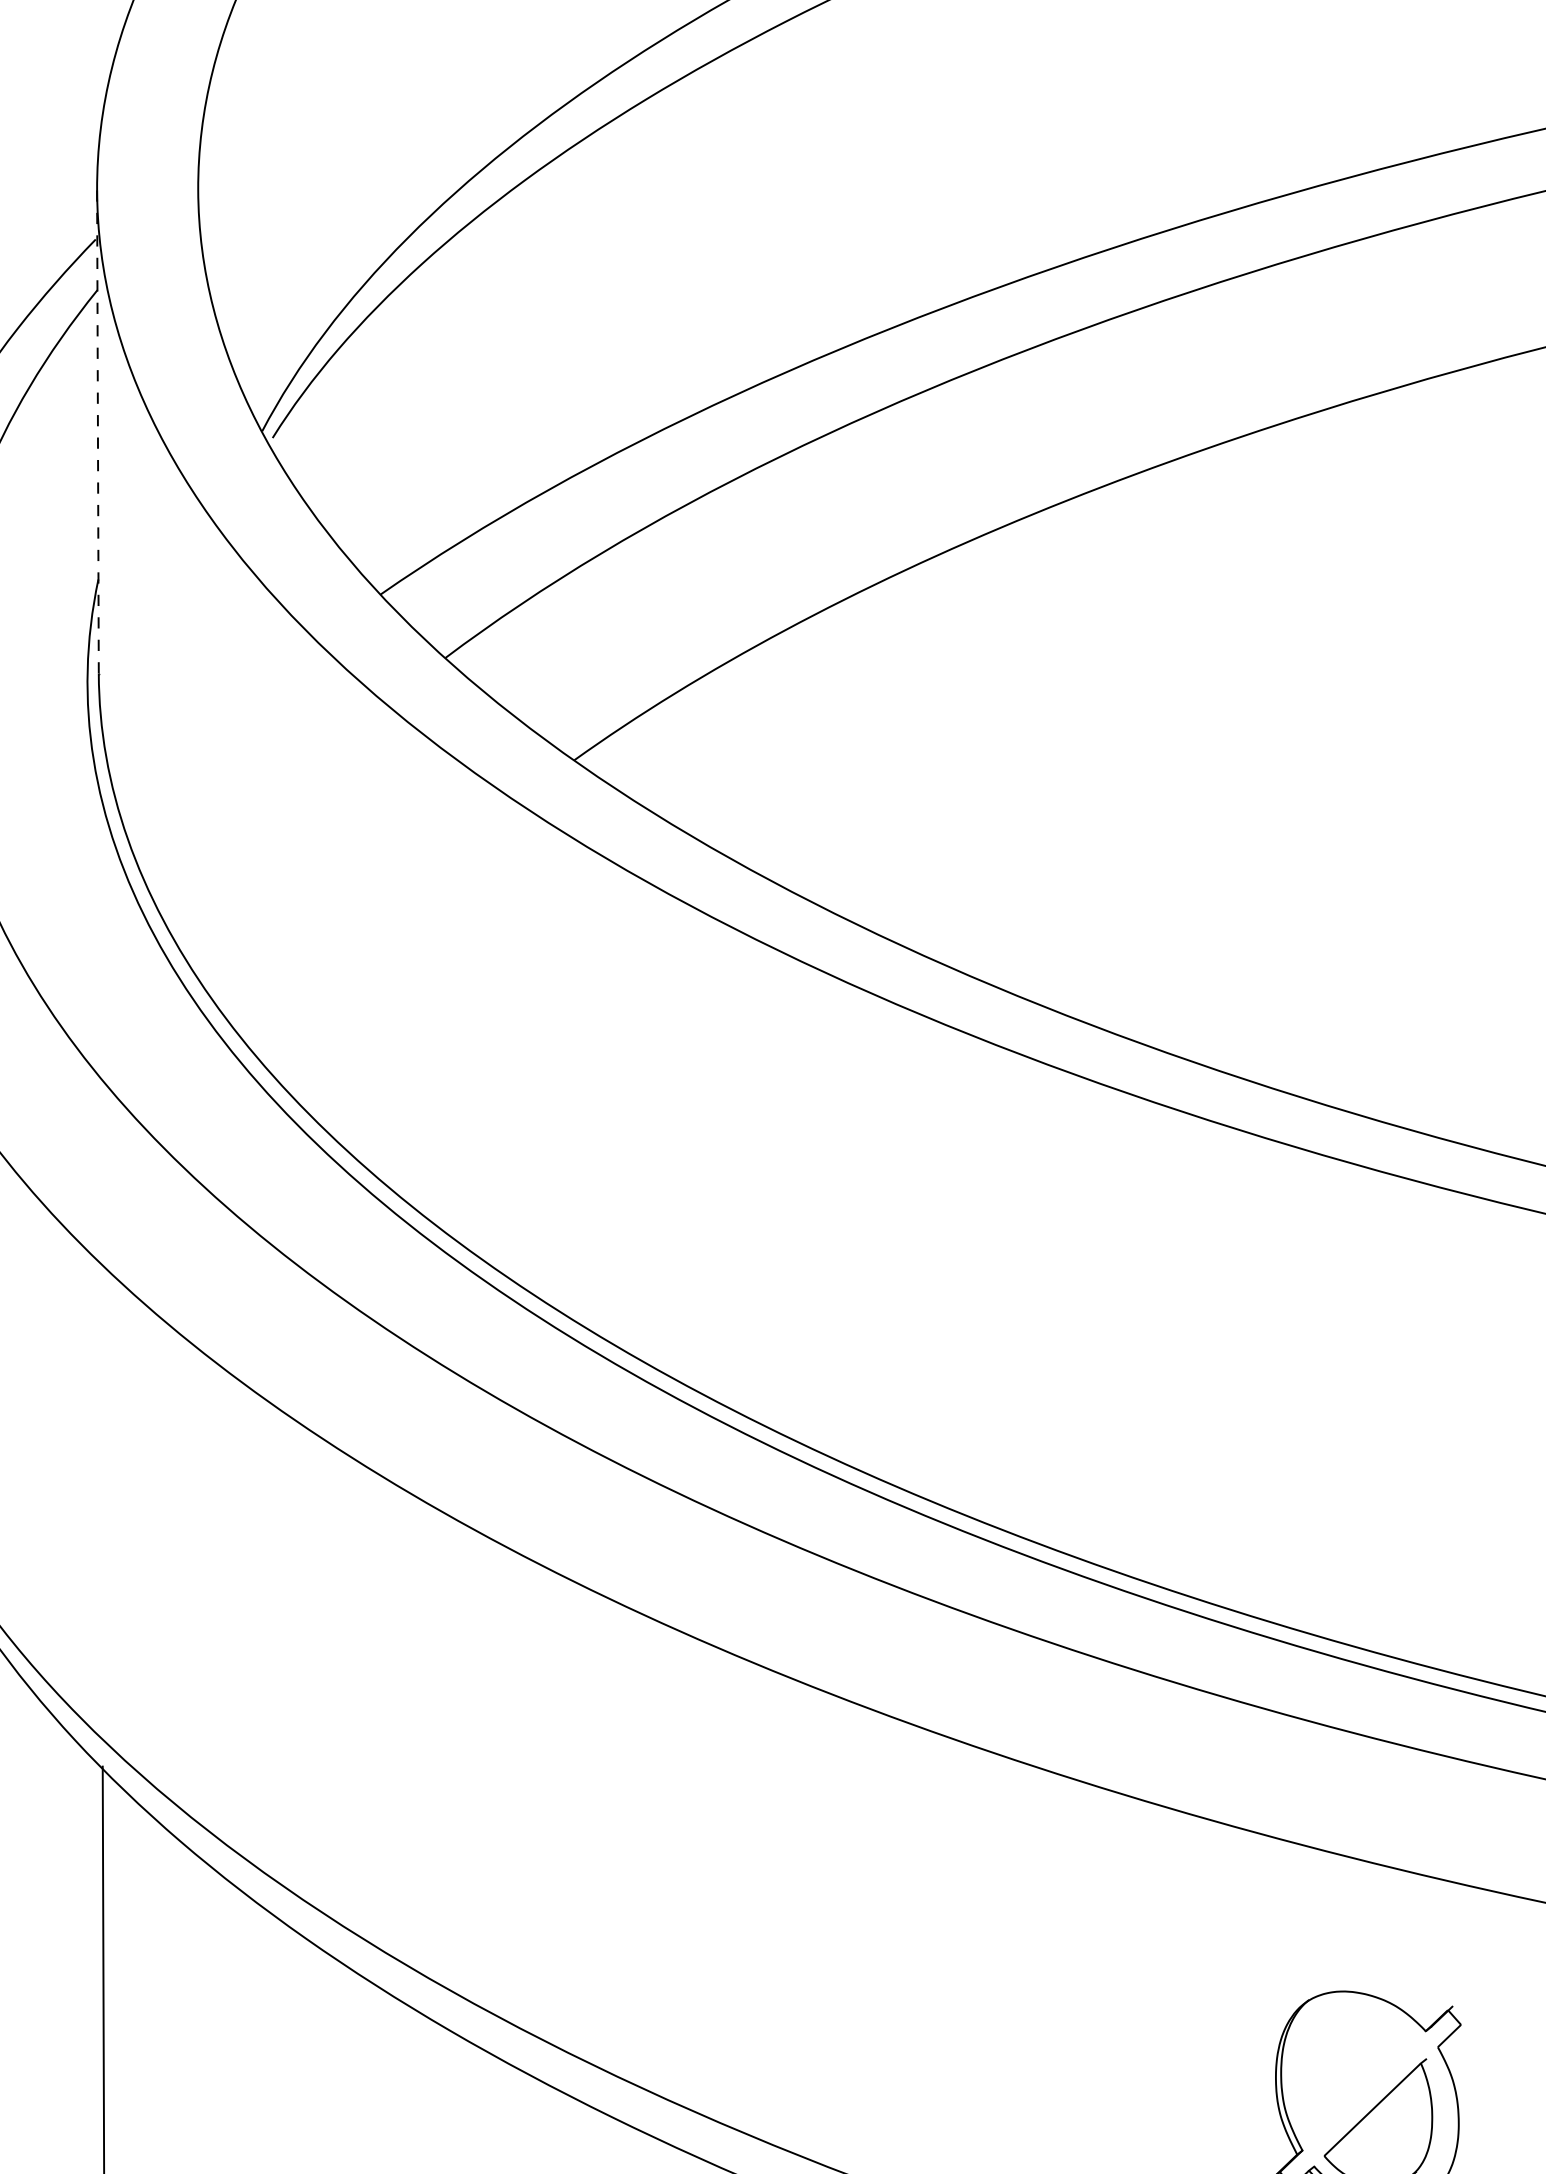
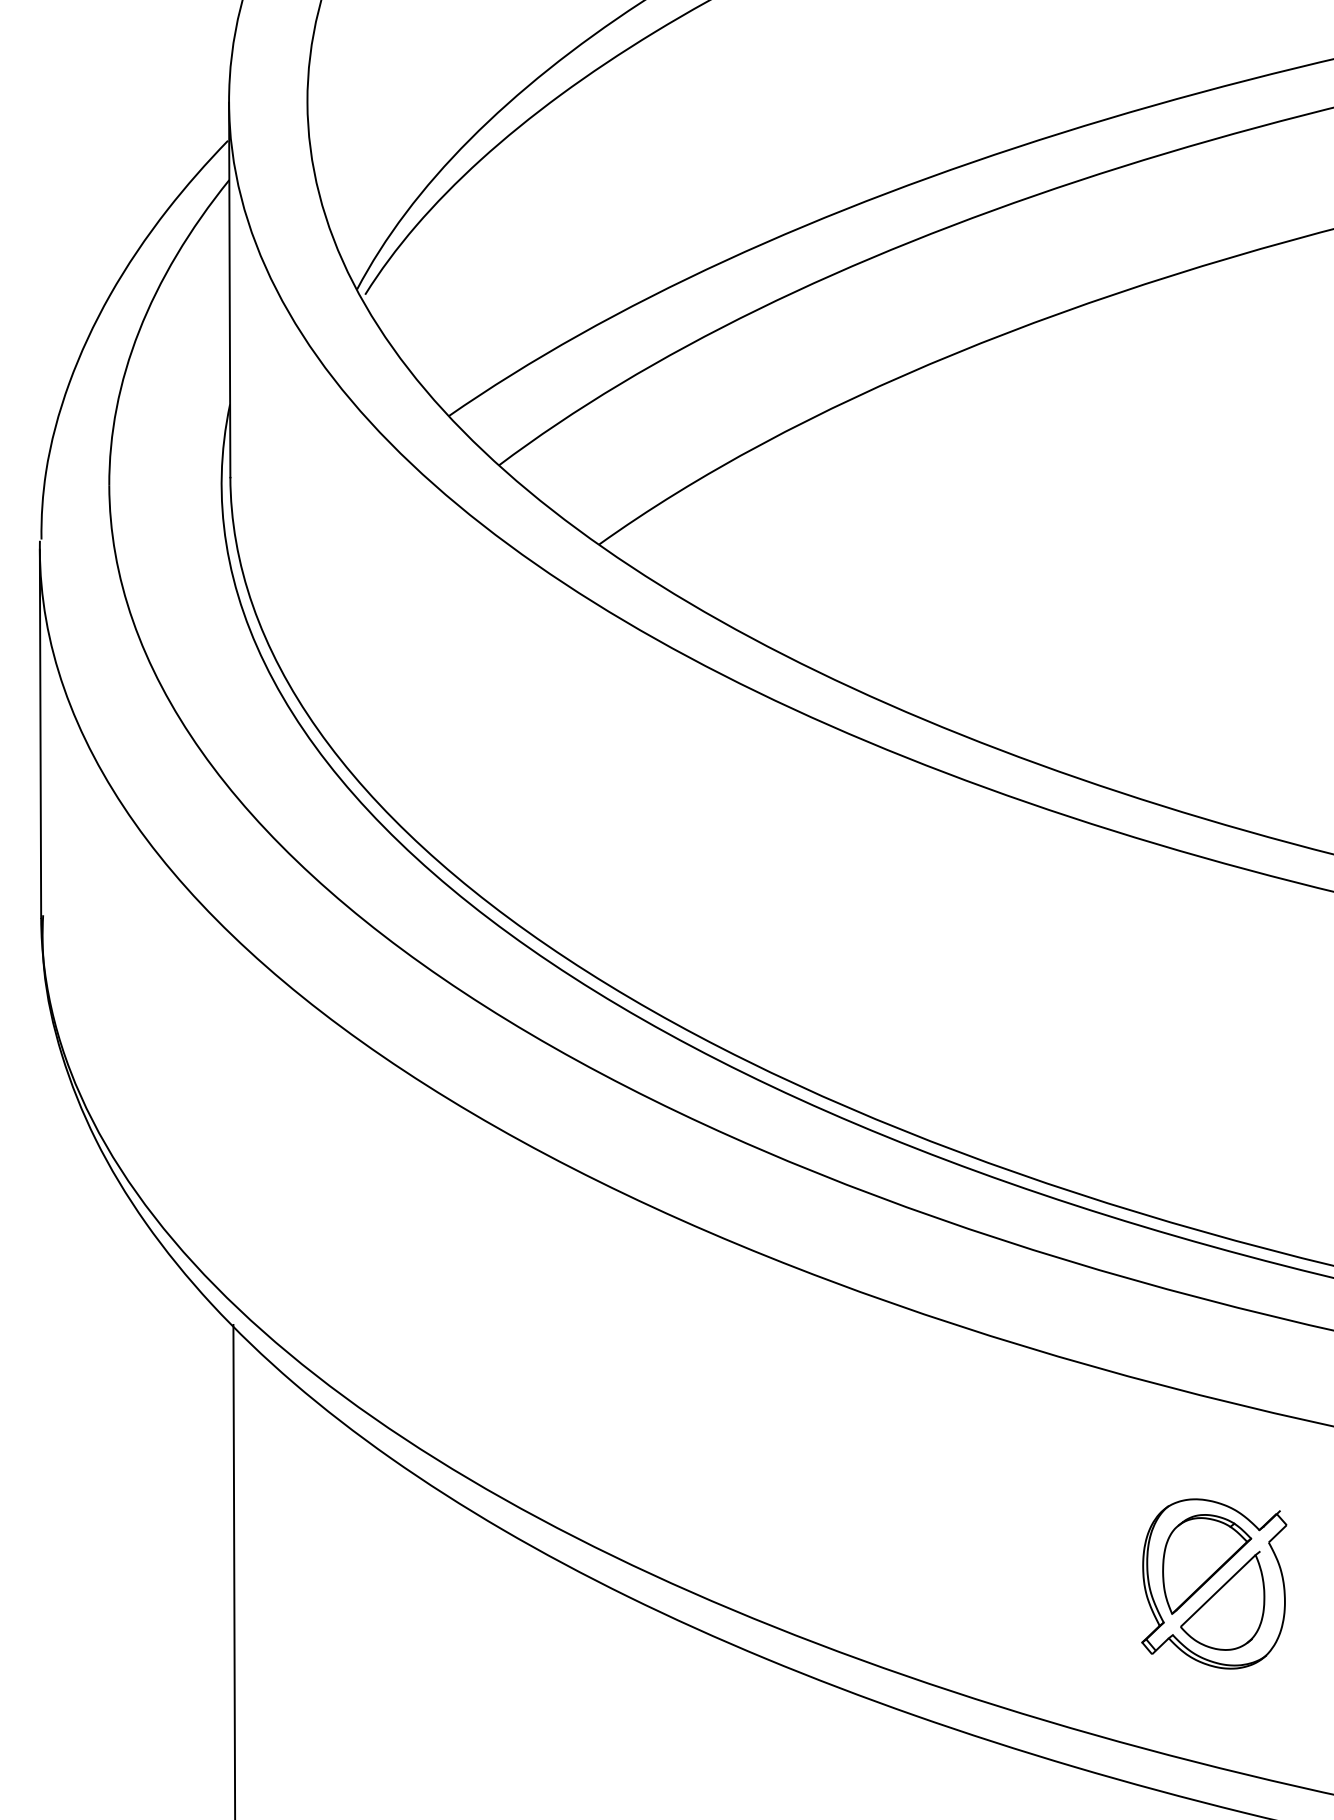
line: (97, 432) -> (229, 290), dashed -> solid
part: (1358, 2075) -> (1207, 1564), added

